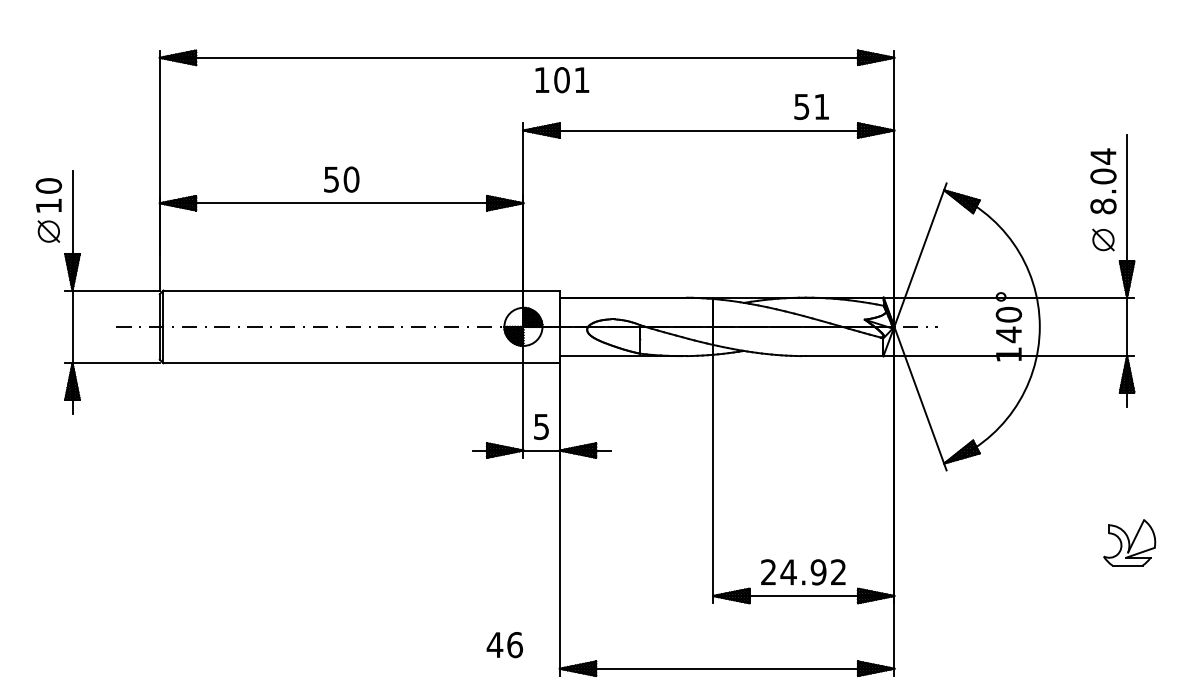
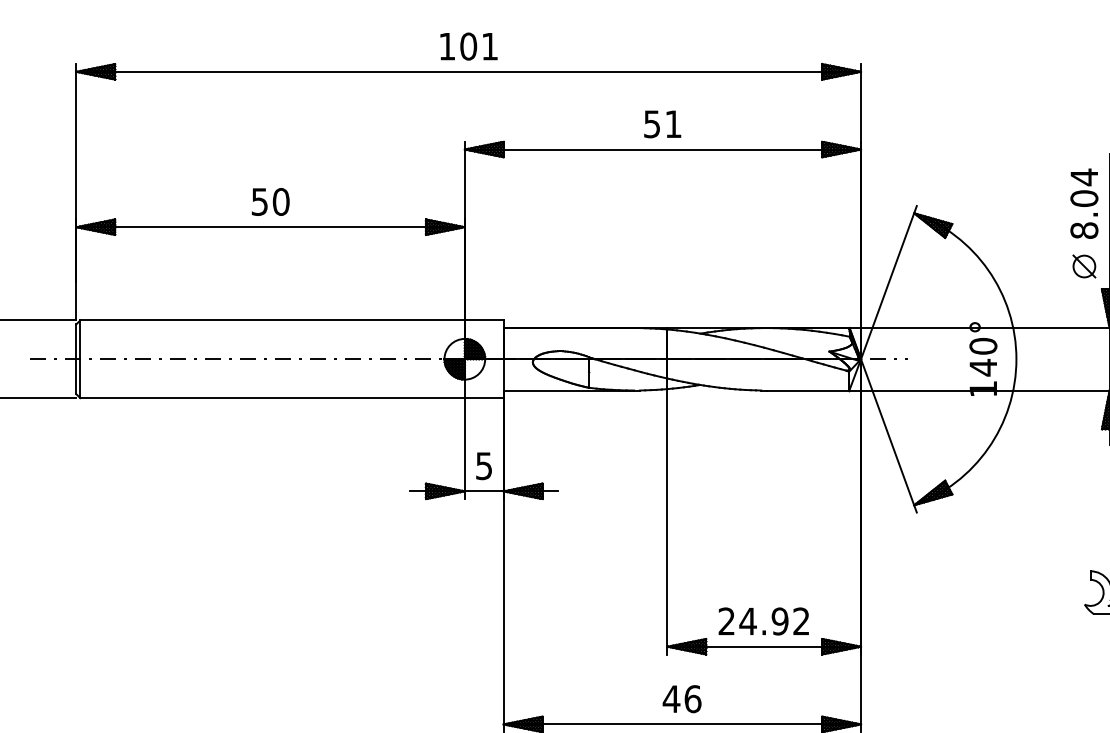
text: (562, 80) -> (469, 46), moved
text: (811, 106) -> (662, 123), moved
text: (504, 645) -> (681, 699), moved

